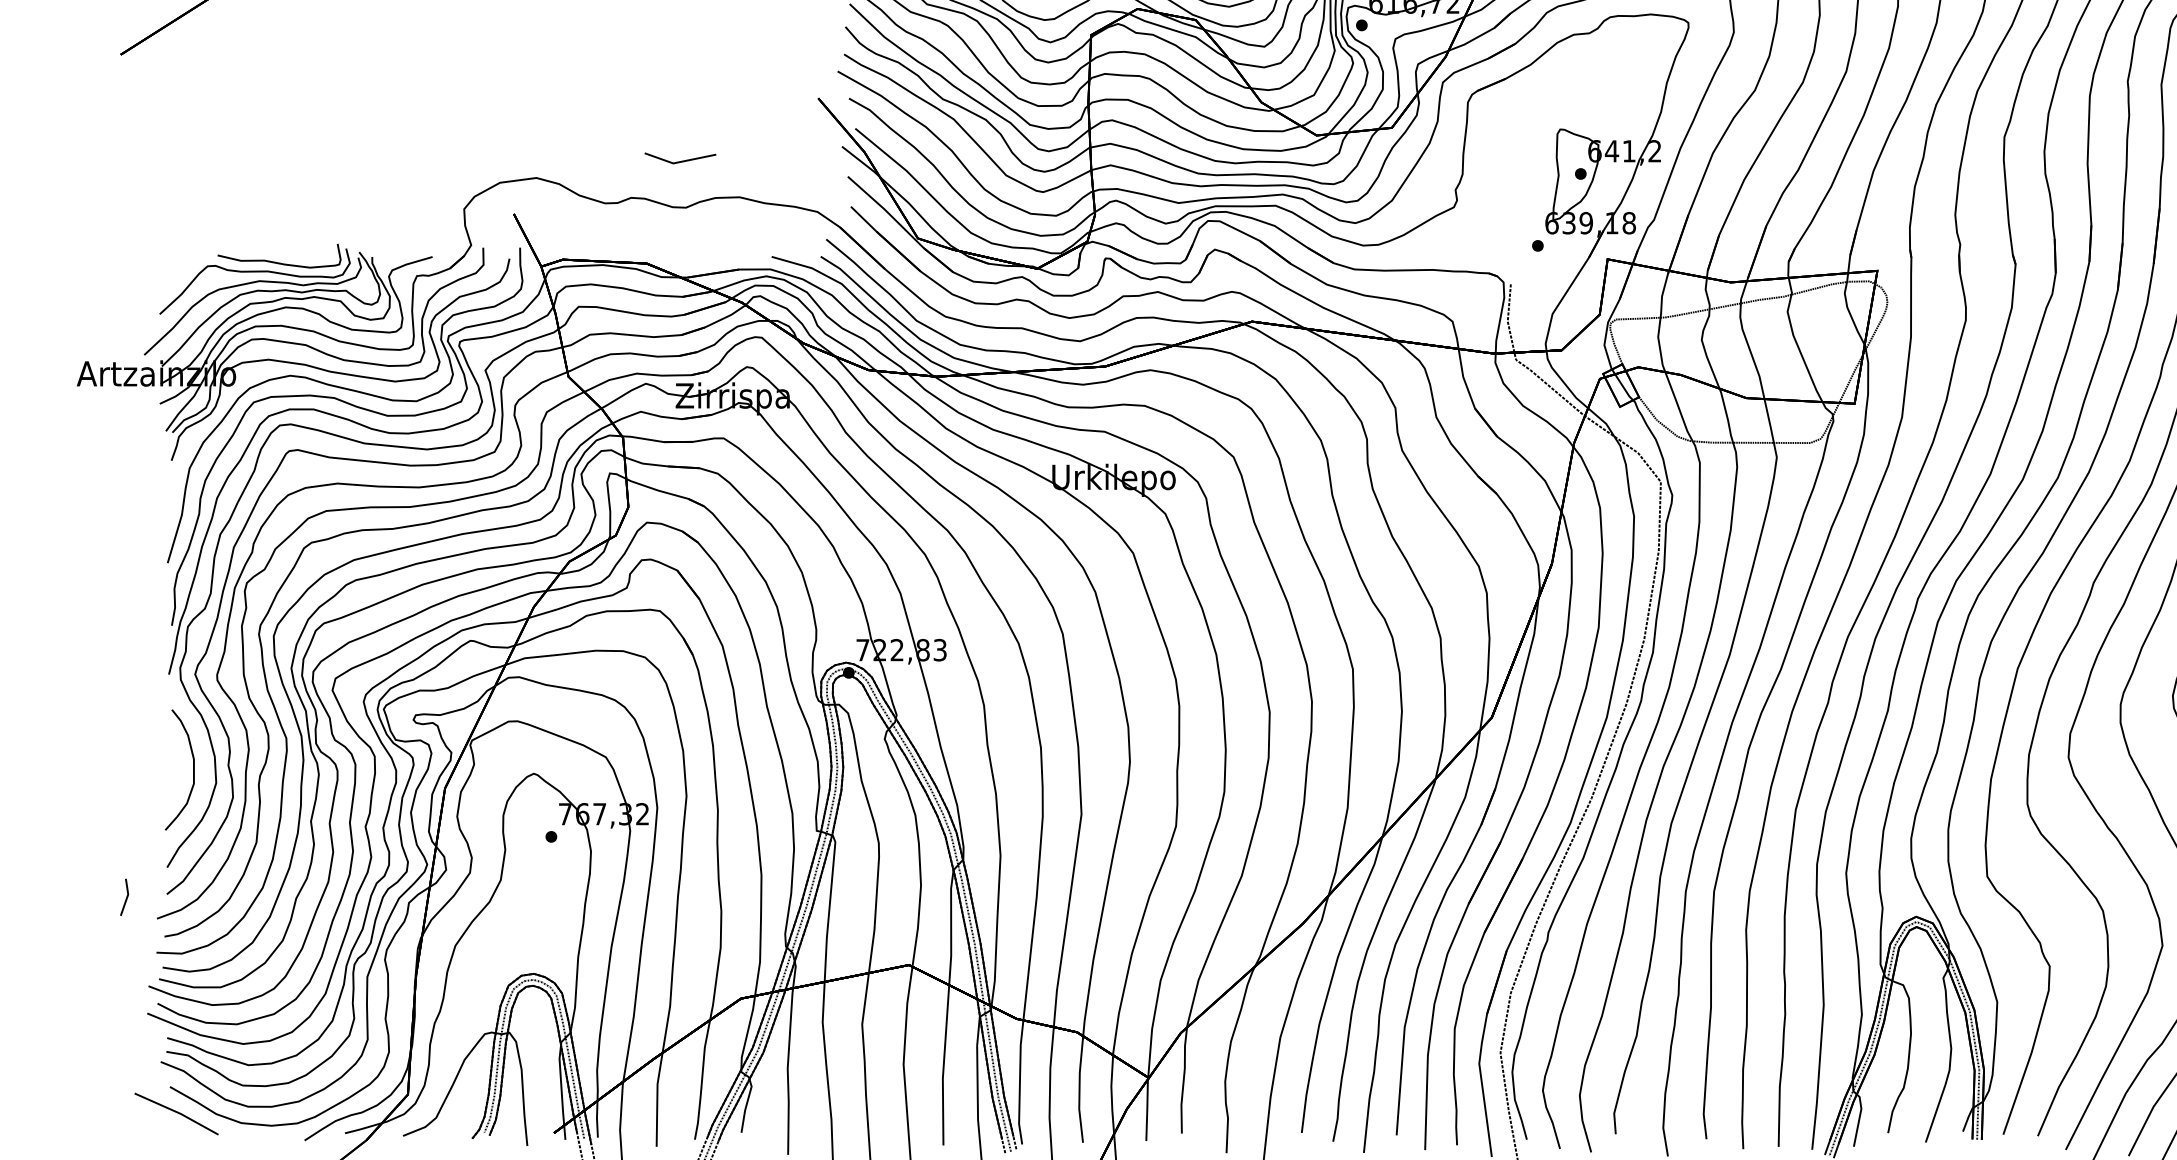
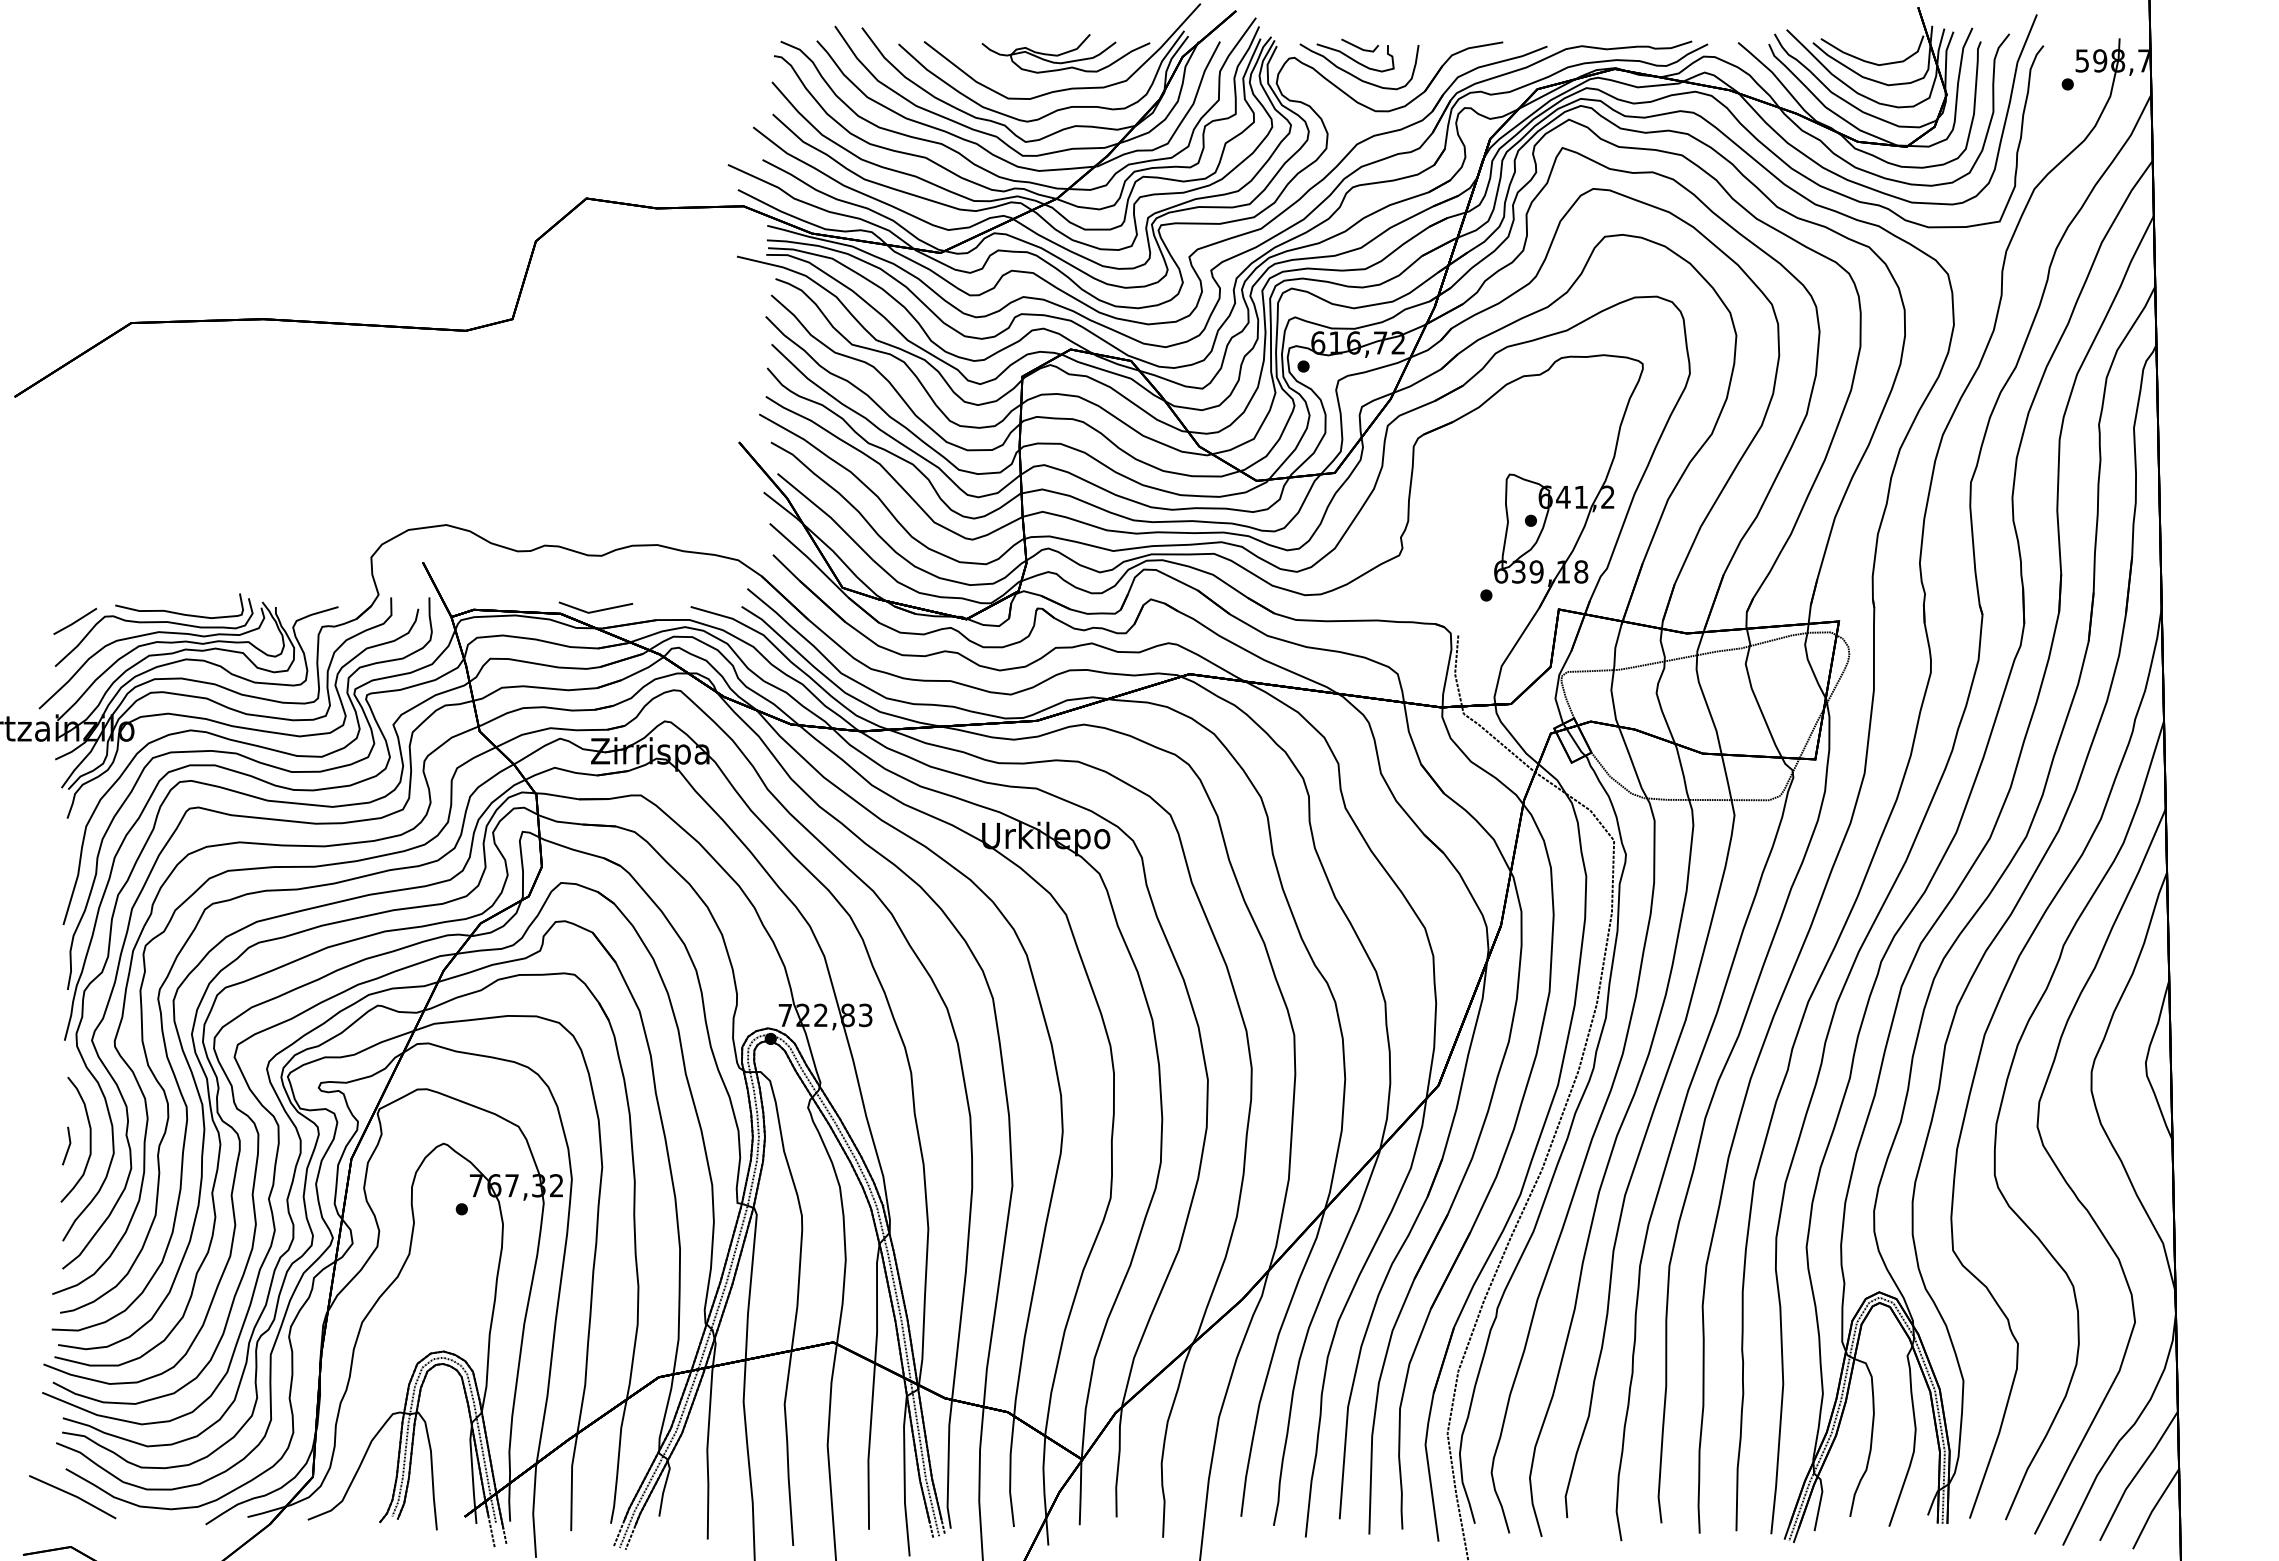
line: (680, 161) -> (595, 610), moved
line: (179, 269) -> (75, 620), added
line: (126, 896) -> (68, 1145), moved

